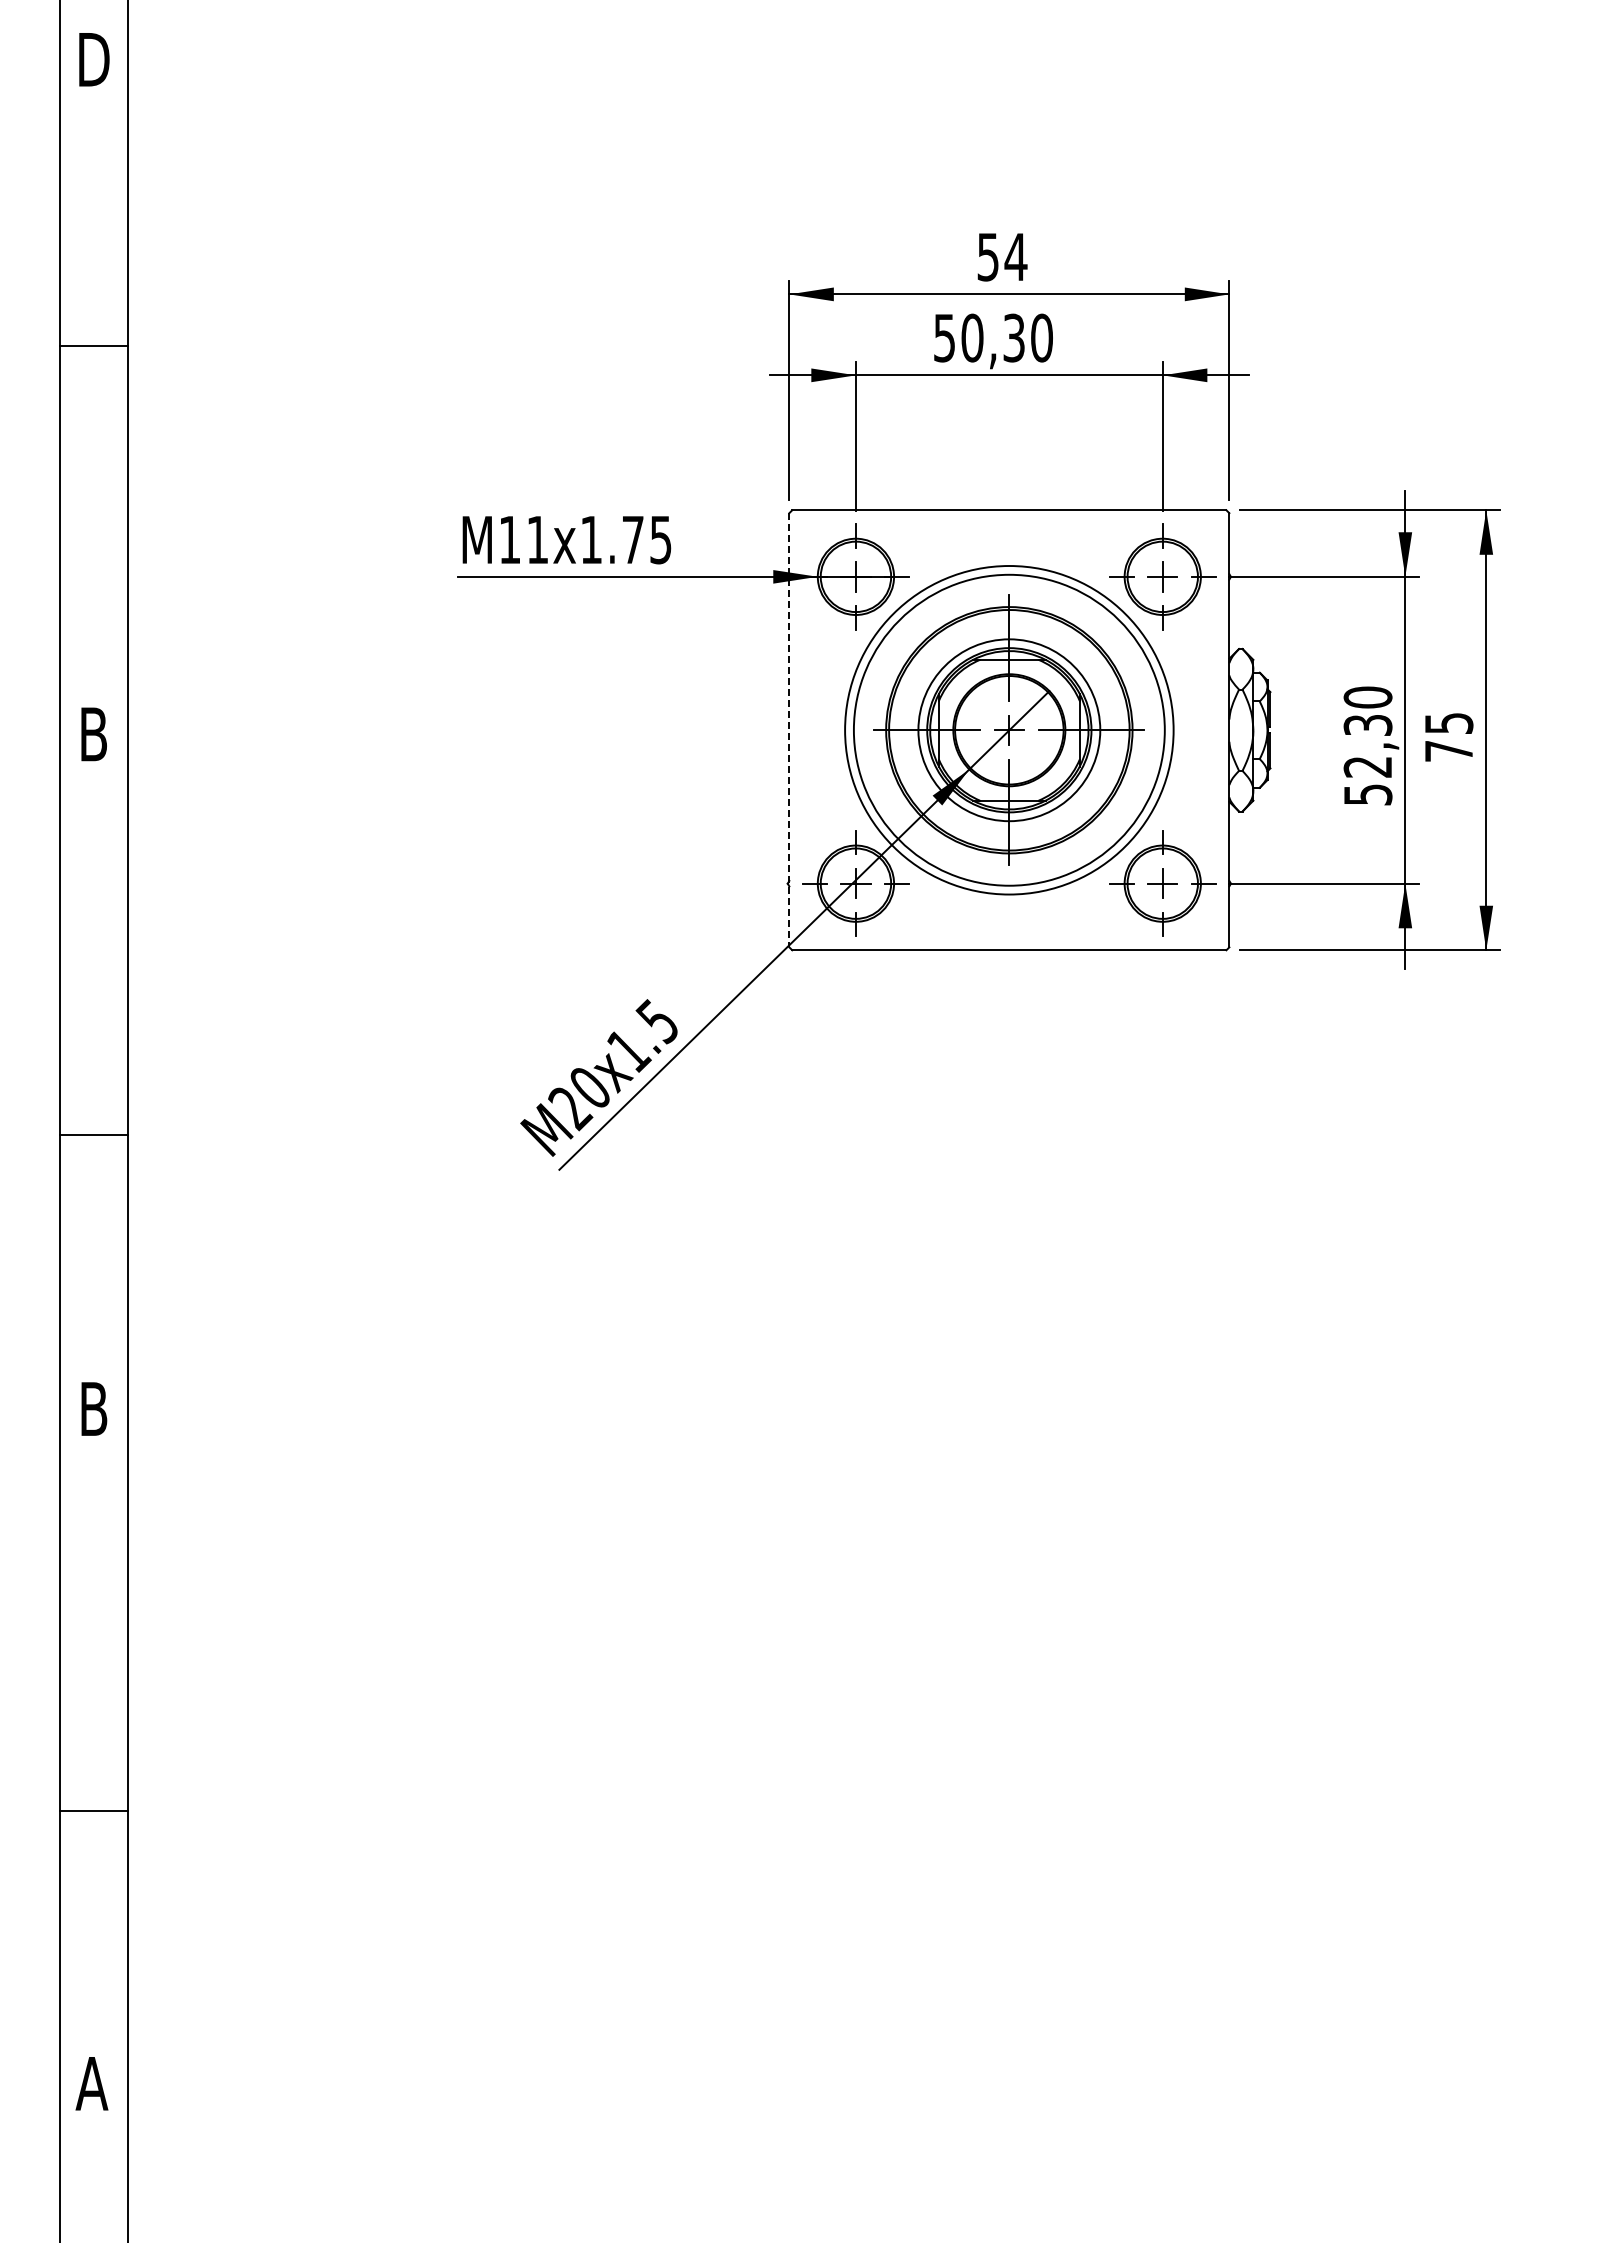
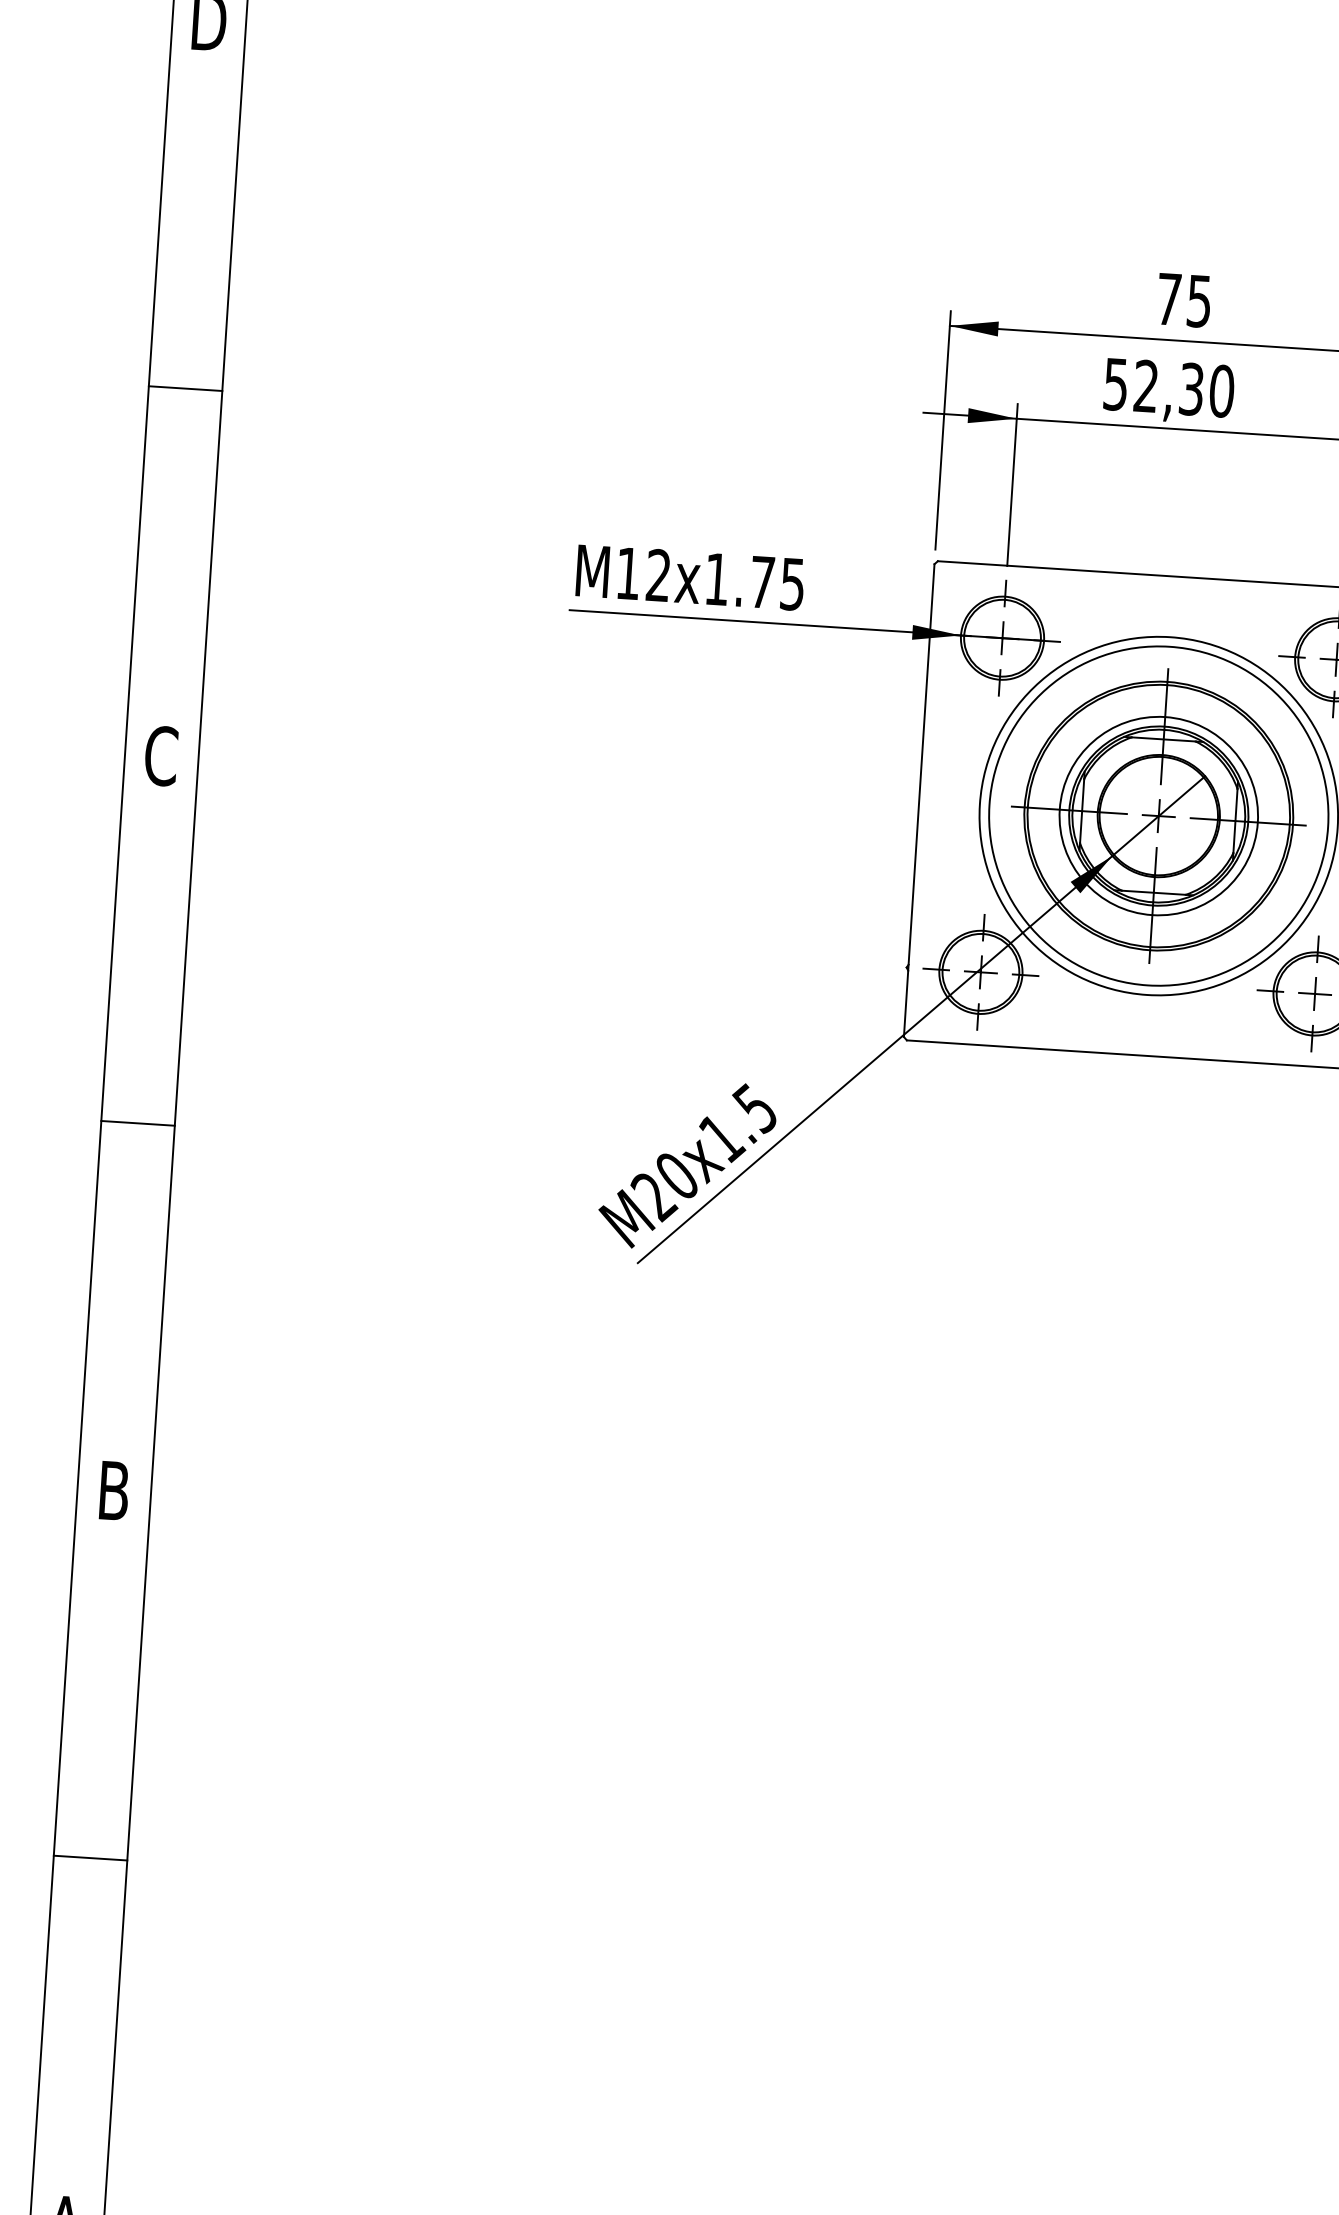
text: (1002, 257) -> (1184, 300), 54 -> 75
text: (972, 337) -> (1146, 385), 50,30 -> 52,30
line: (93, 345) -> (184, 388), moved
text: (537, 539) -> (658, 575), M11x1.75 -> M12x1.75
line: (789, 730) -> (919, 800), dashed -> solid
text: (93, 734) -> (161, 756), B -> C
line: (93, 1134) -> (137, 1123), moved
line: (93, 1811) -> (89, 1858), moved

